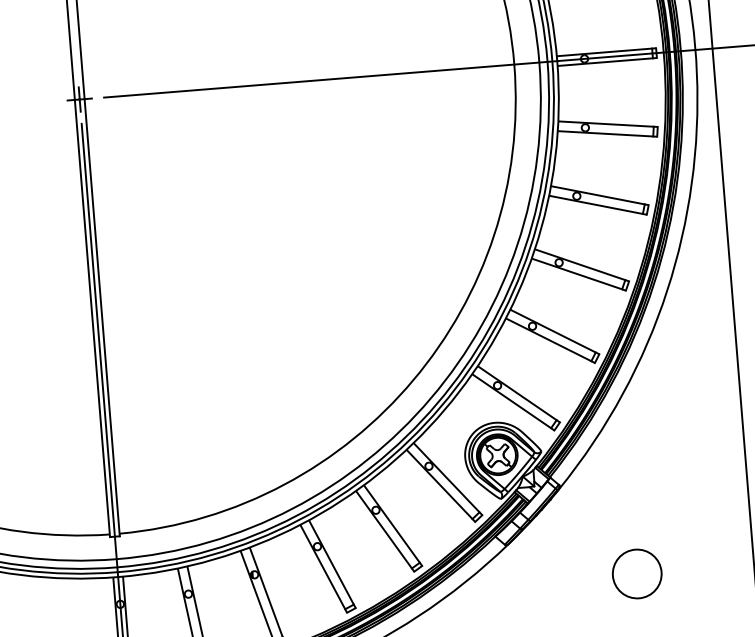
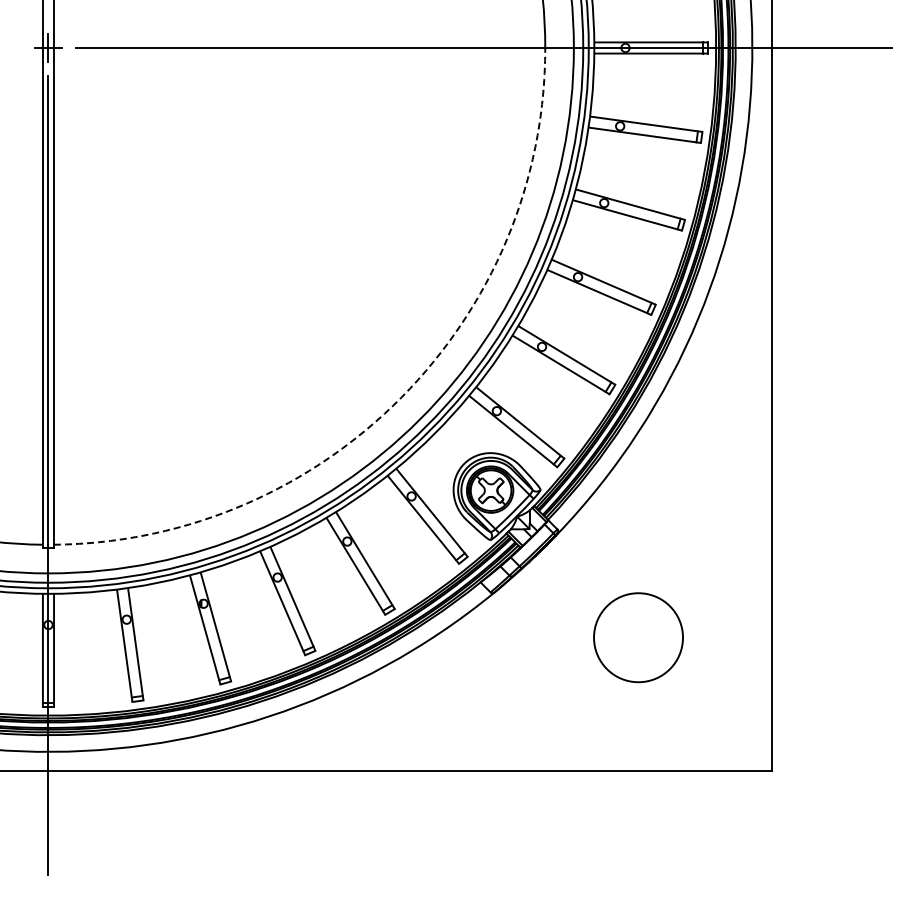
arc: (413, 380) -> (401, 397), solid -> dashed
circle: (636, 573) -> (637, 637), size x1.6

